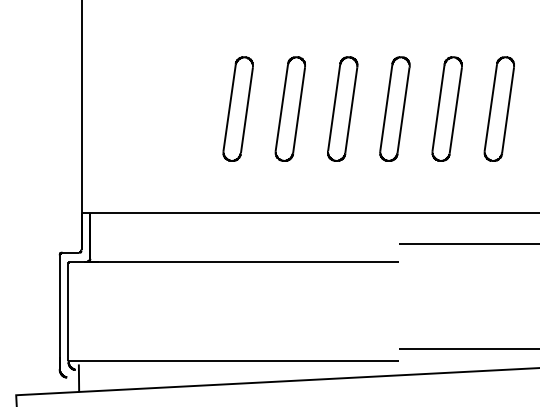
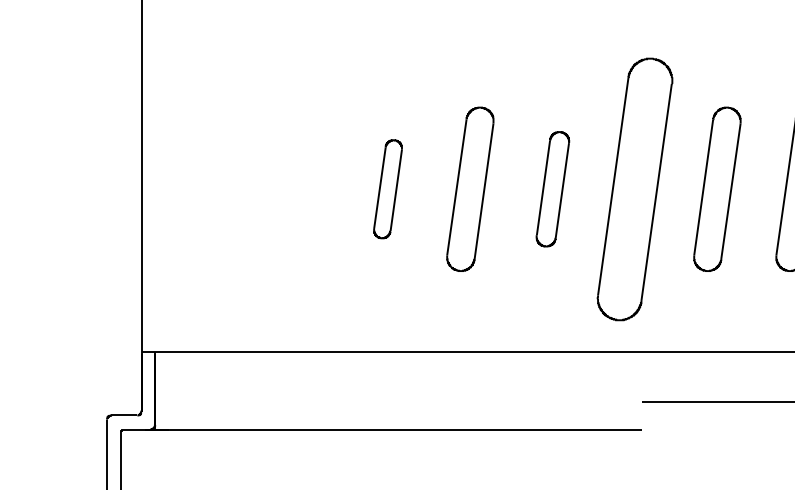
part: (237, 108) -> (387, 188), size x0.6
part: (342, 108) -> (552, 188), size x0.7
part: (394, 108) -> (634, 188), size x1.6

